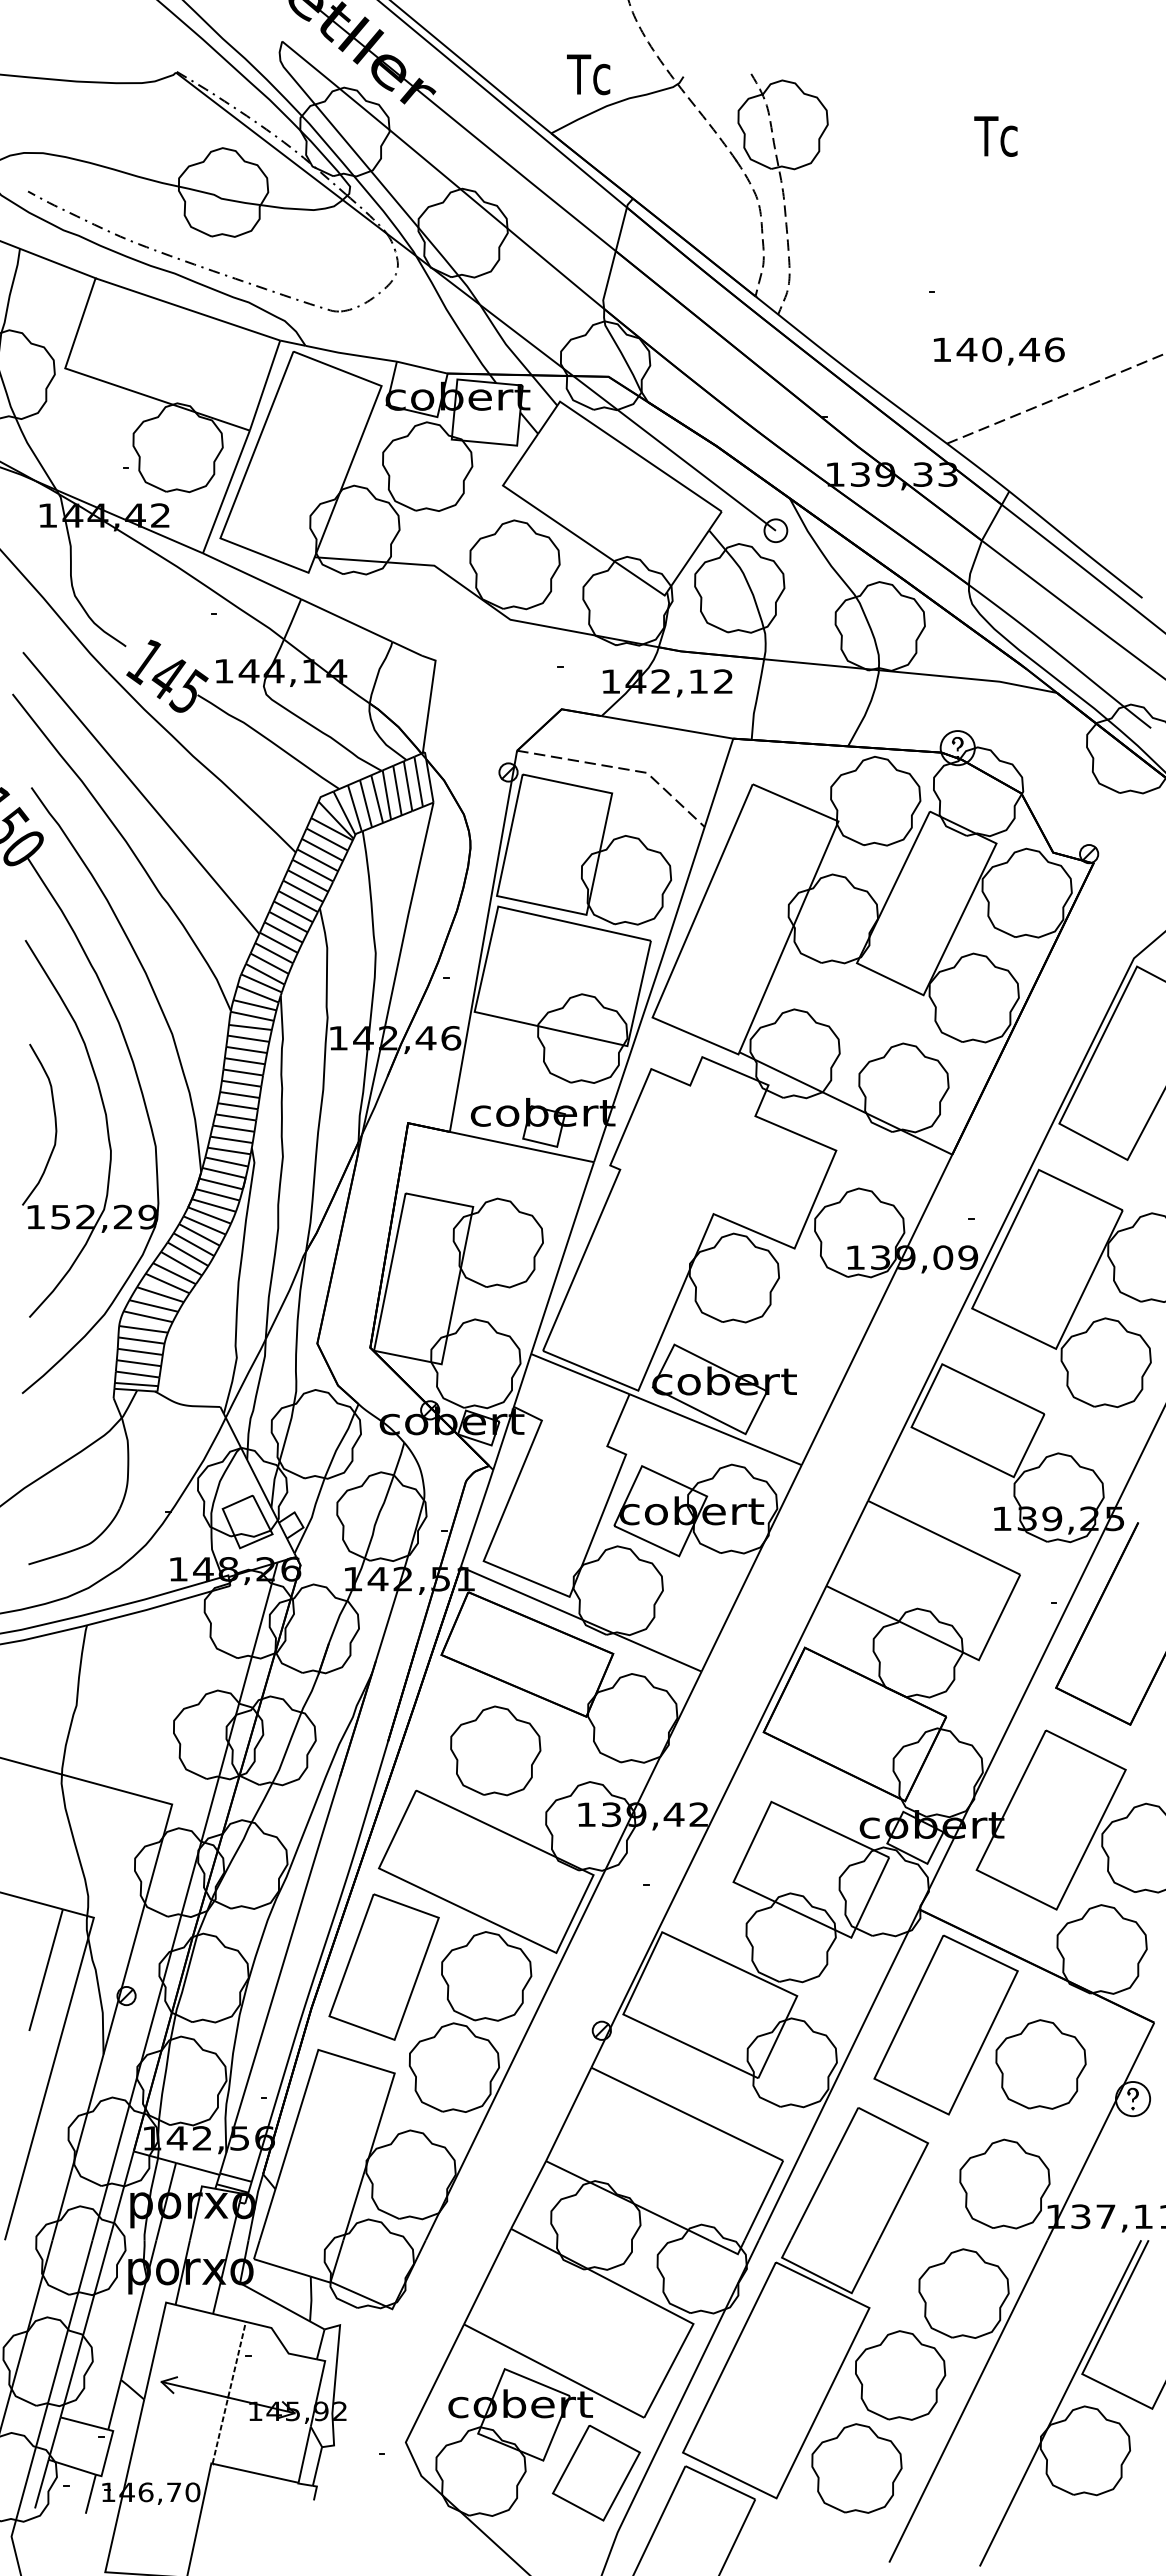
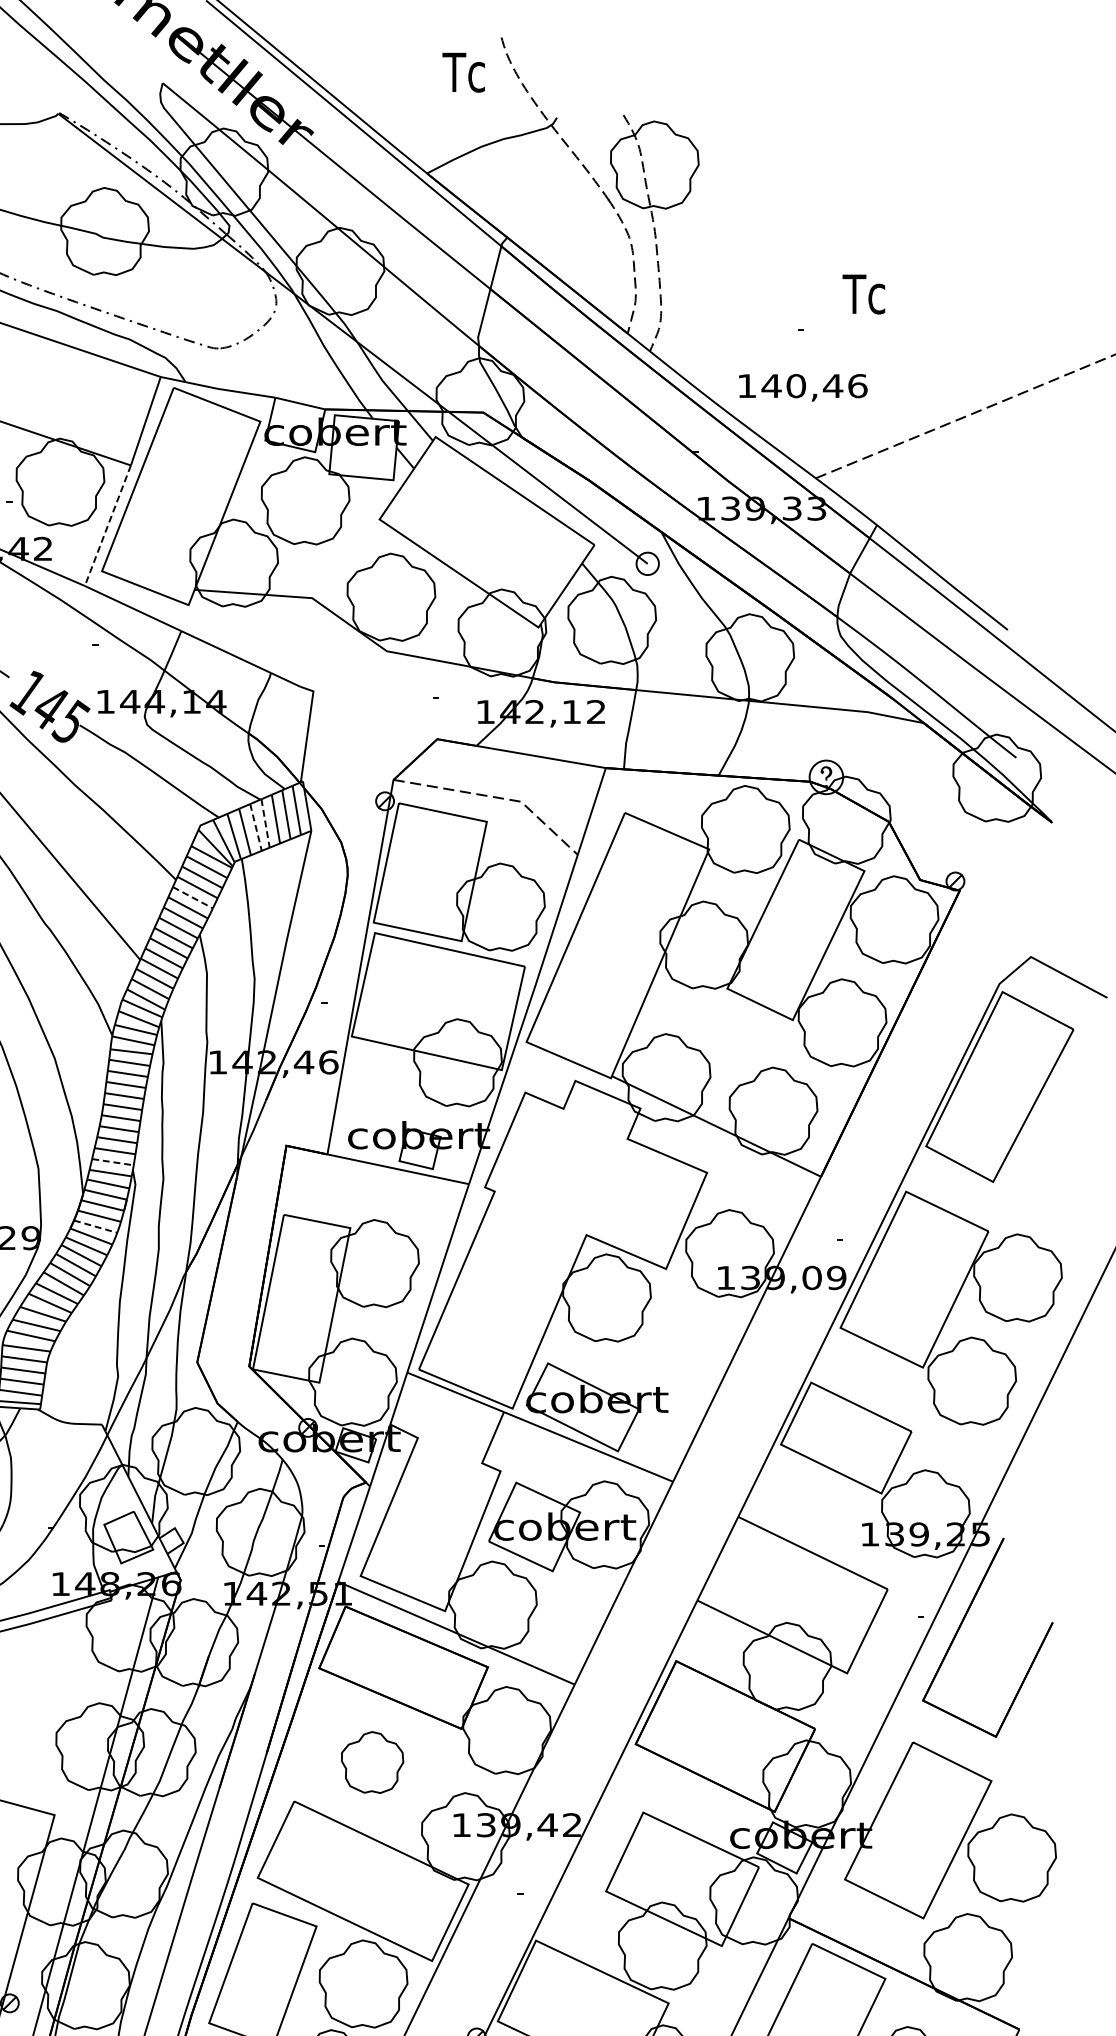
text: (588, 74) -> (463, 72), moved
text: (995, 136) -> (863, 294), moved
text: (999, 351) -> (803, 387), moved
line: (226, 491) -> (108, 525), solid -> dashed
line: (386, 795) -> (265, 823), solid -> dashed
line: (377, 799) -> (256, 827), solid -> dashed
line: (313, 870) -> (193, 897), solid -> dashed
line: (232, 1139) -> (113, 1161), solid -> dashed
line: (213, 1205) -> (95, 1226), solid -> dashed
part: (495, 1750) -> (372, 1762), size x0.7

